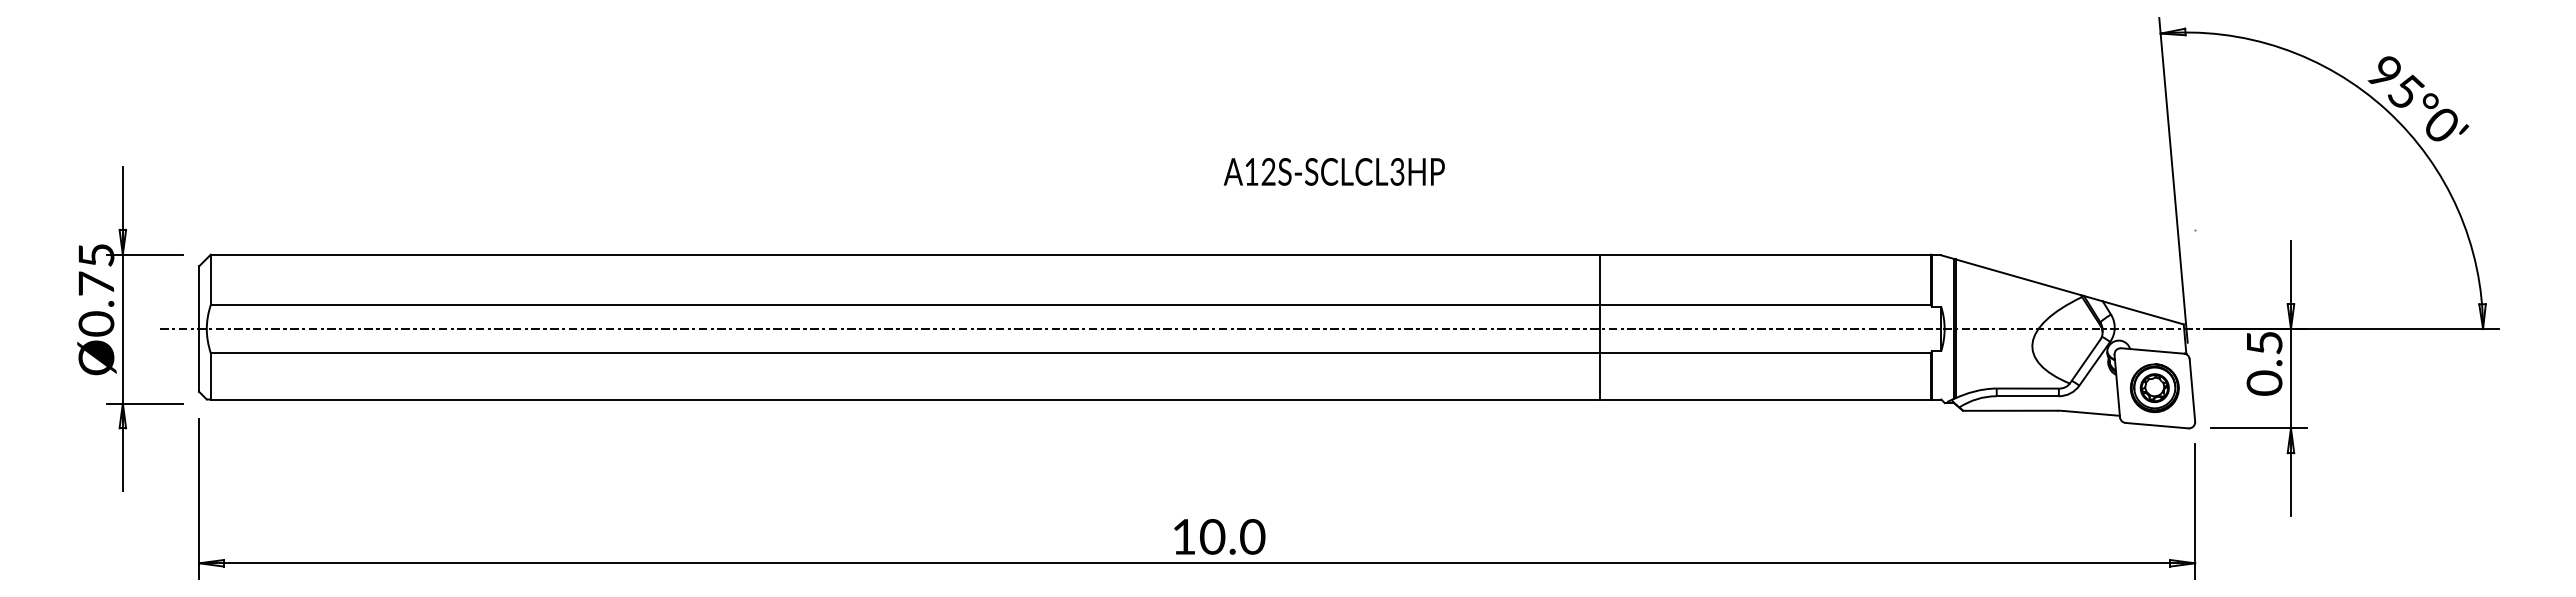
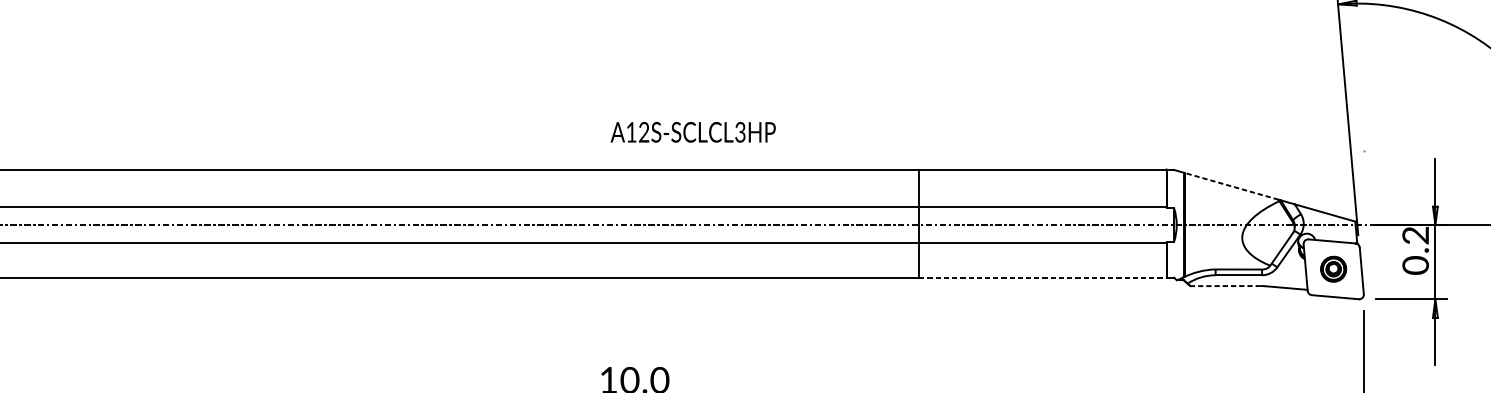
text: (1333, 171) -> (692, 132), moved
line: (2017, 277) -> (1231, 186), solid -> dashed
text: (2264, 342) -> (1415, 235), 0.5 -> 0.2
part: (2154, 388) -> (1333, 269), size x0.7
line: (1765, 399) -> (1042, 277), solid -> dashed
line: (2009, 410) -> (1225, 285), solid -> dashed

